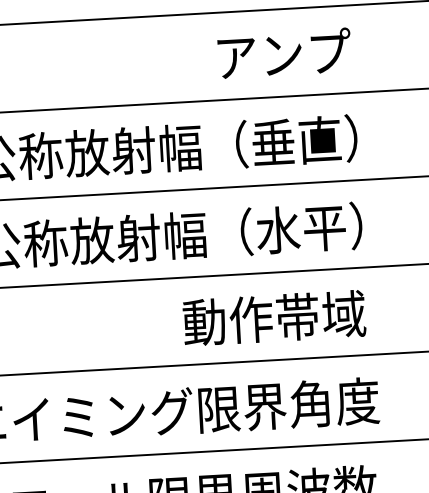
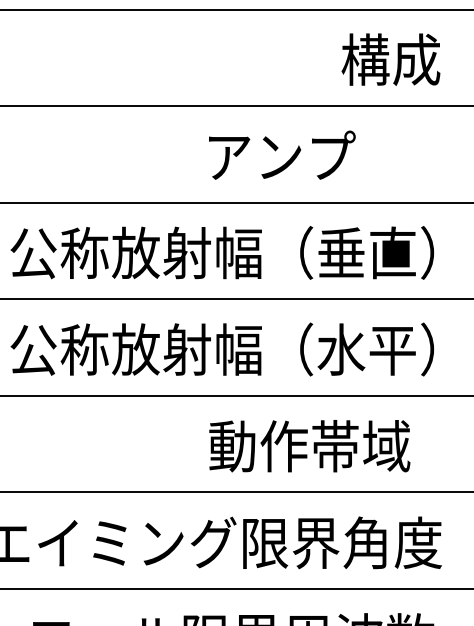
text: (284, 52) -> (282, 154), moved
text: (274, 318) -> (309, 446), moved

